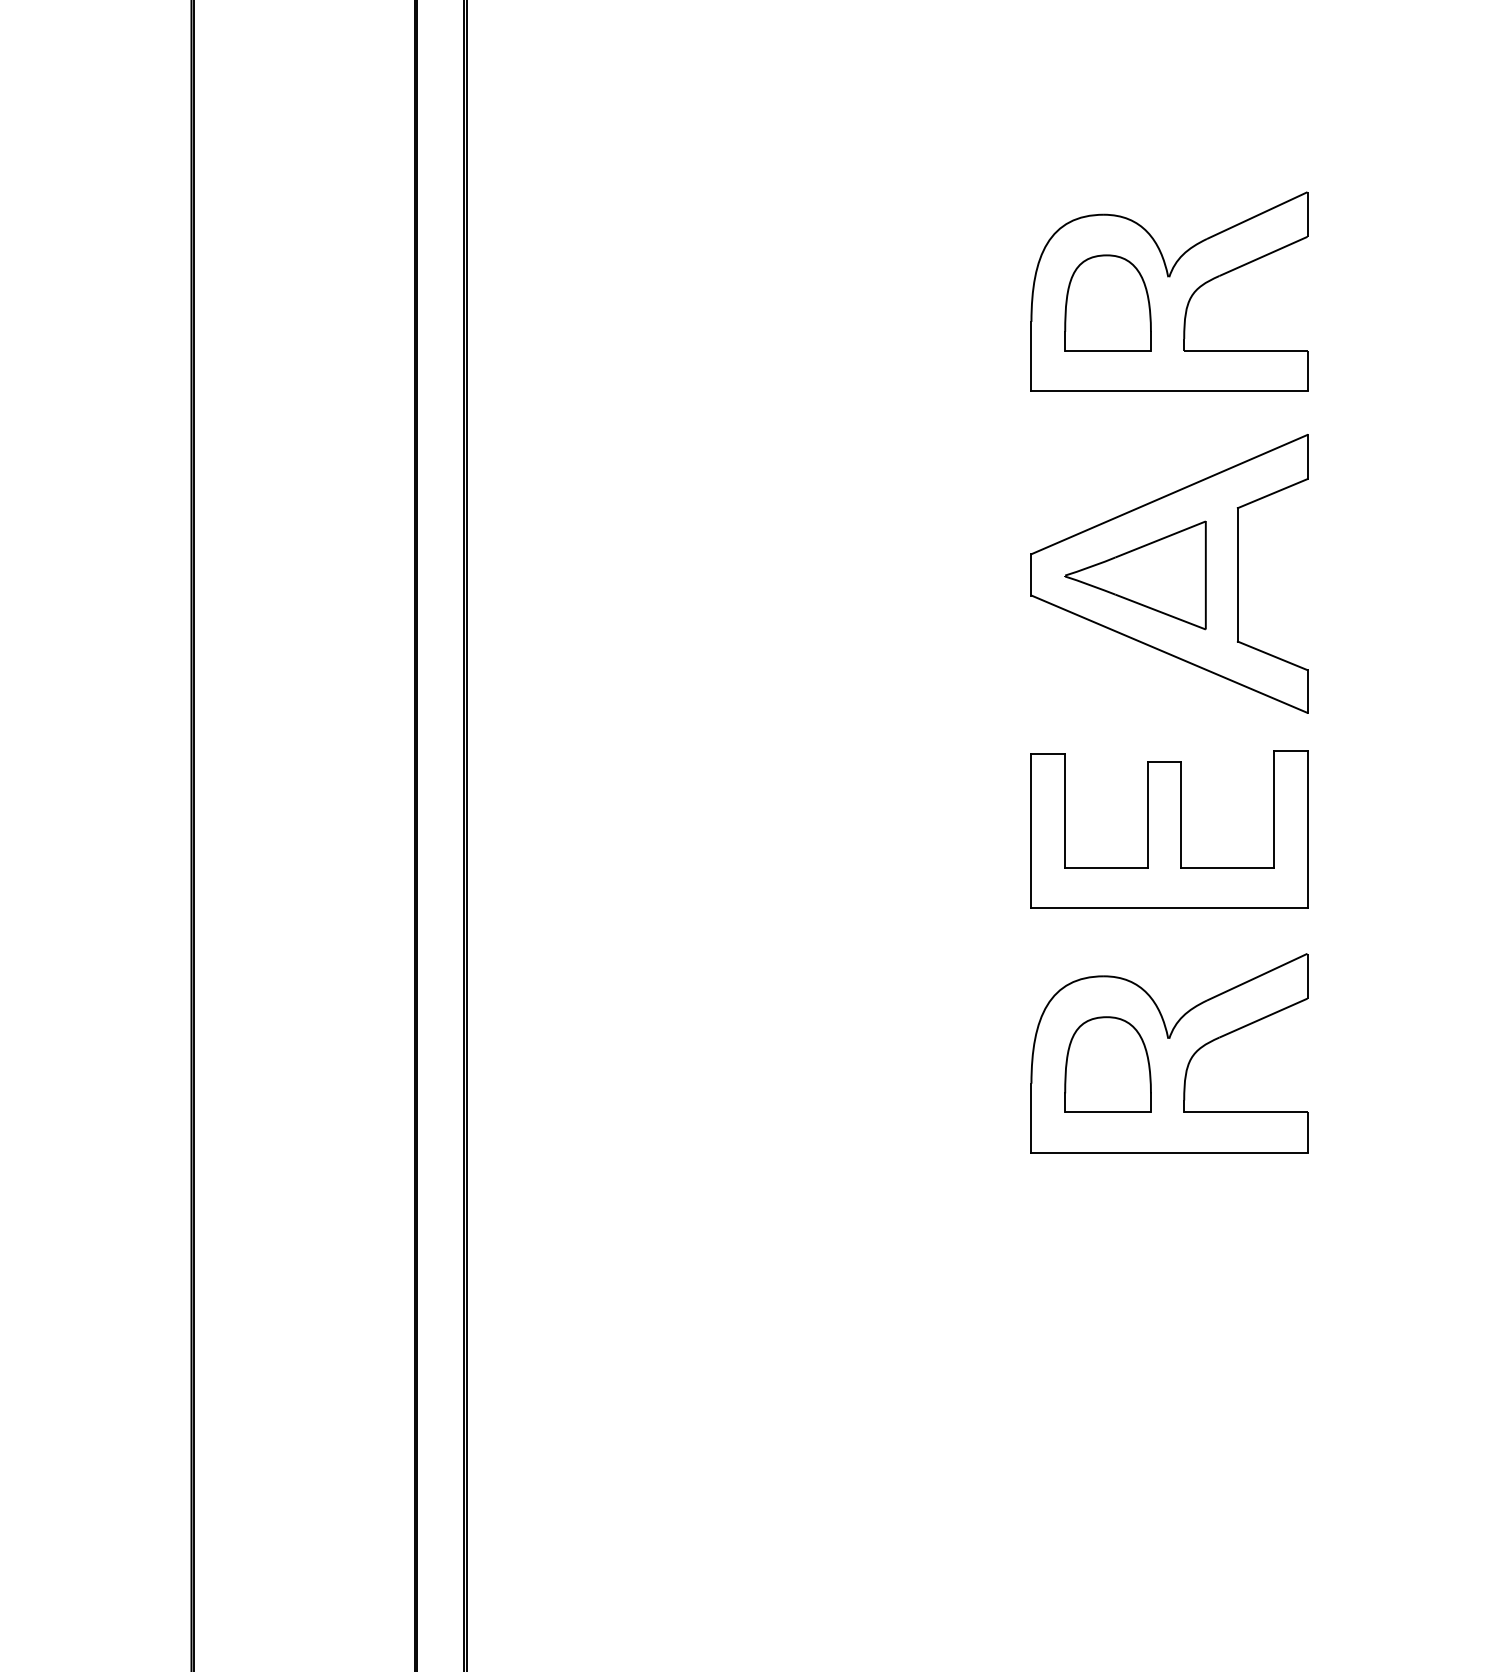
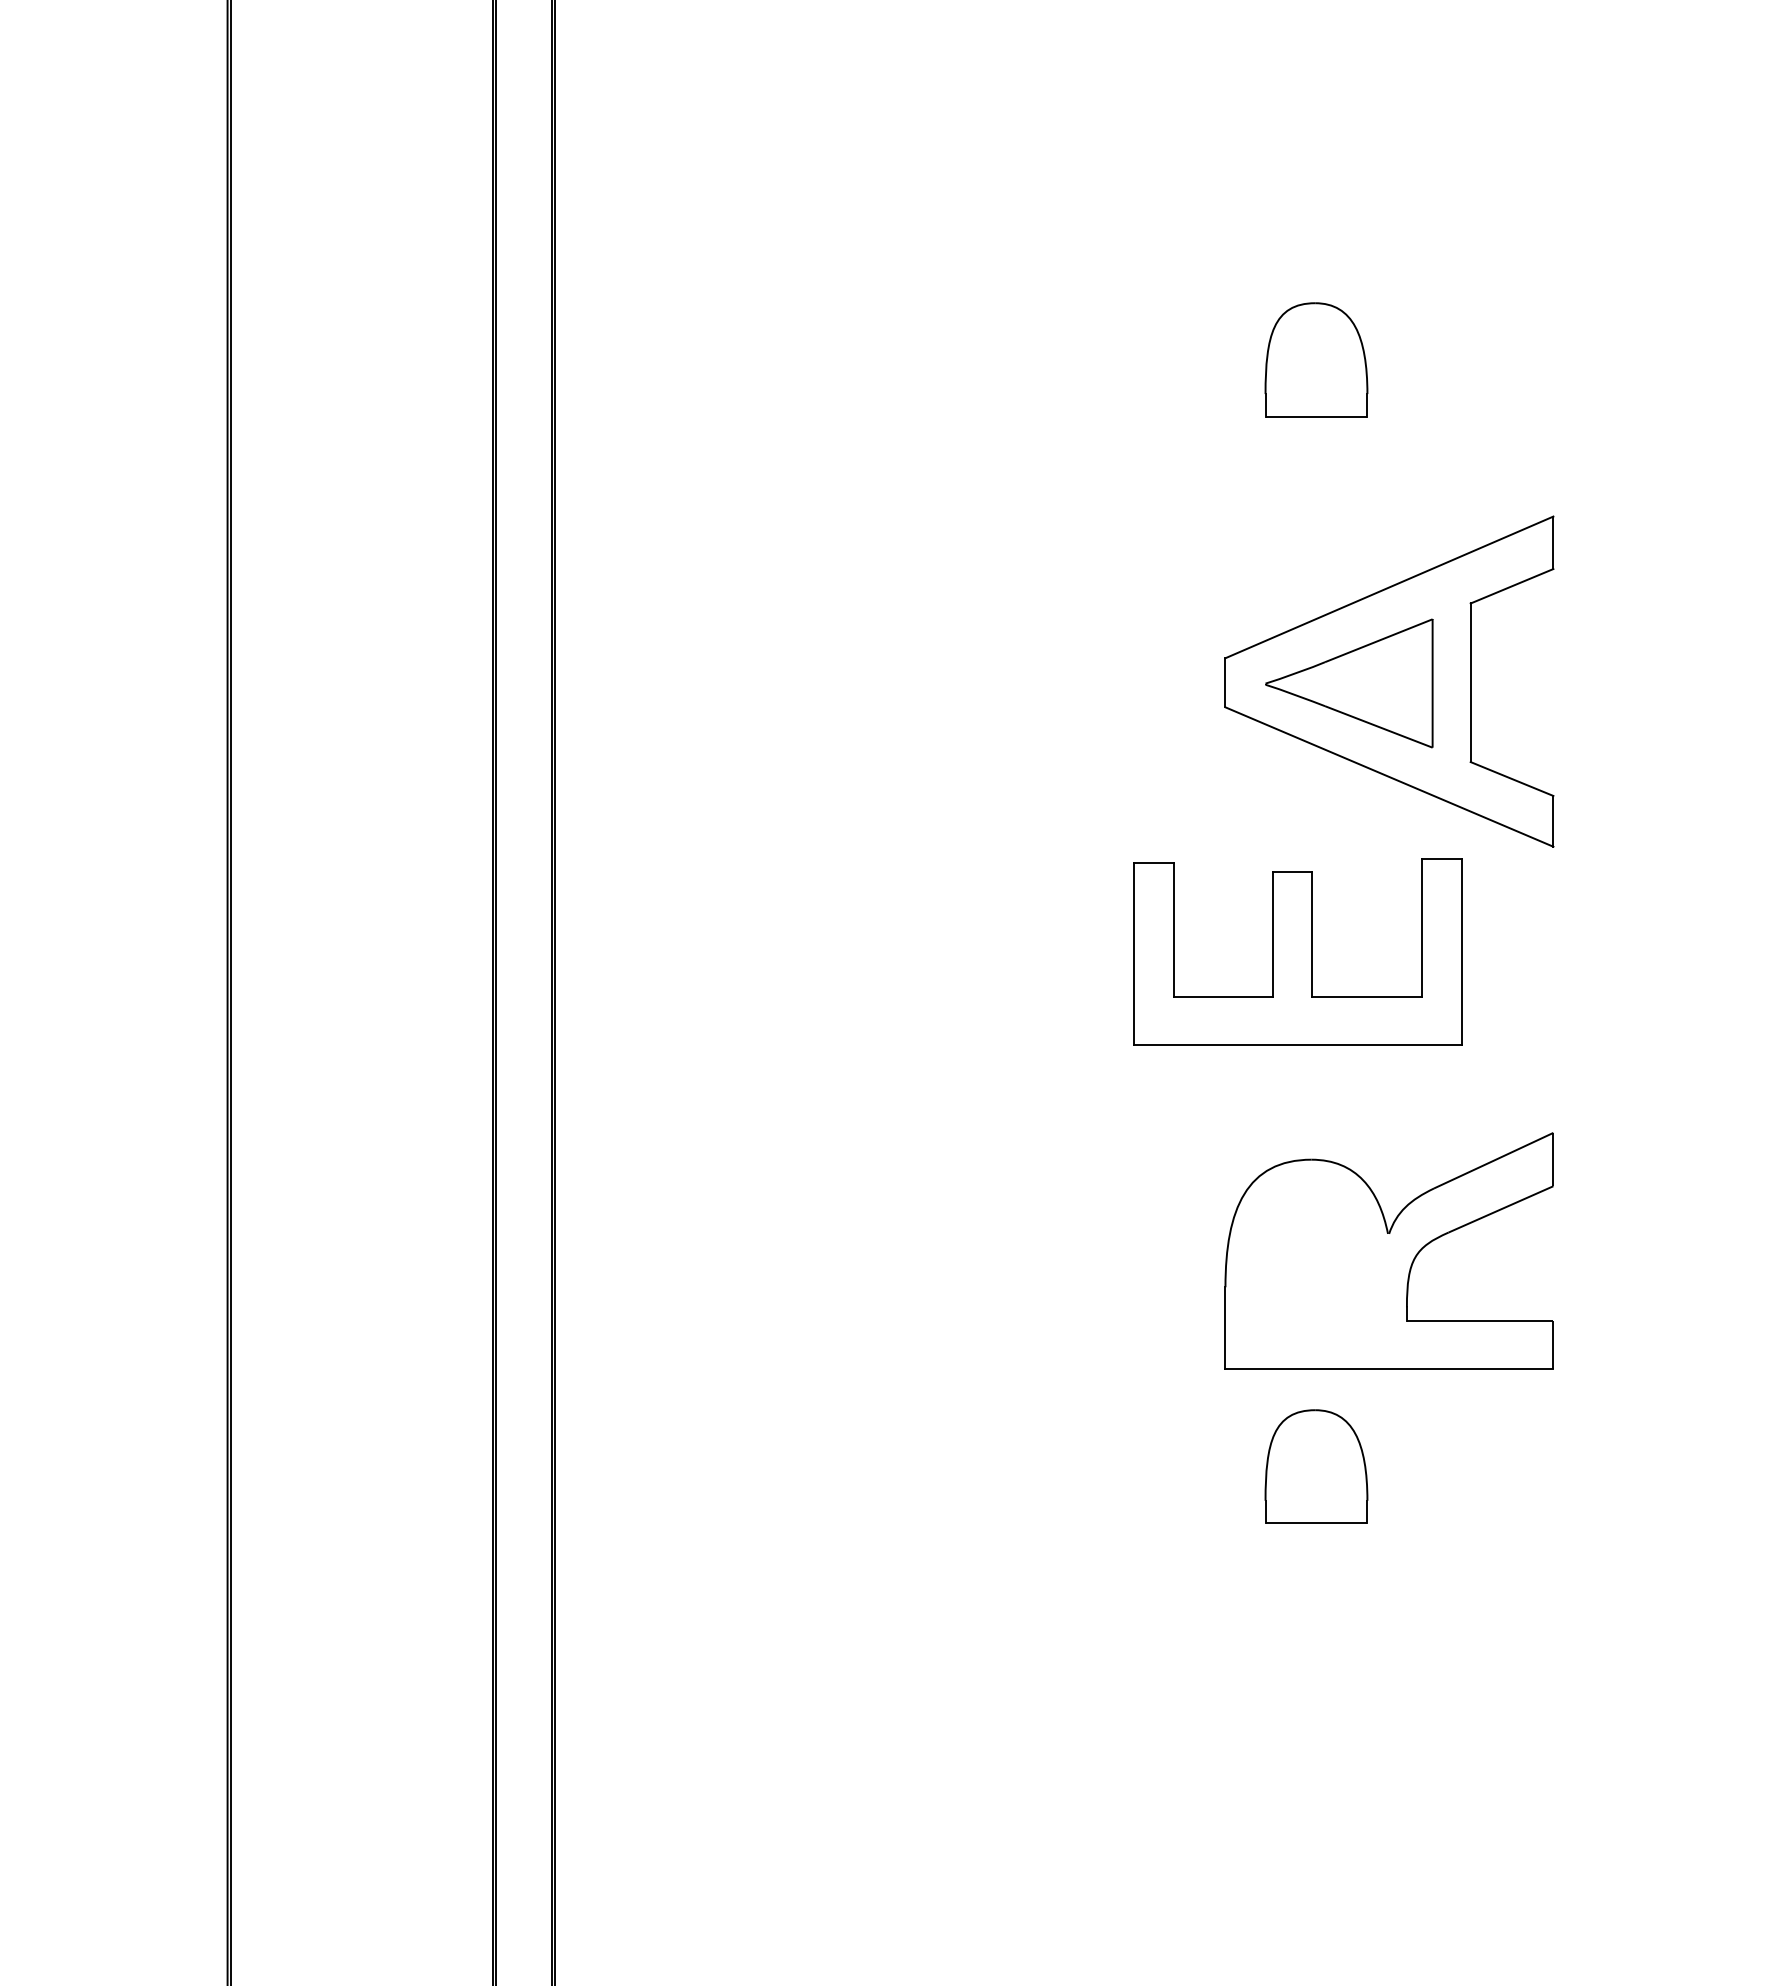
part: (1169, 291) -> (1389, 346), removed
part: (1169, 829) -> (1297, 952), moved
part: (1107, 1064) -> (1315, 1466), moved

